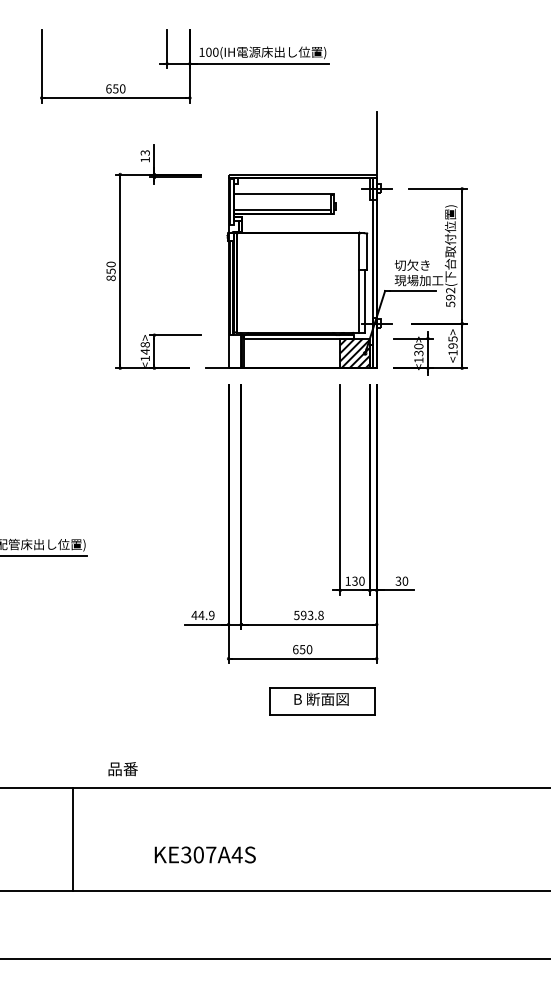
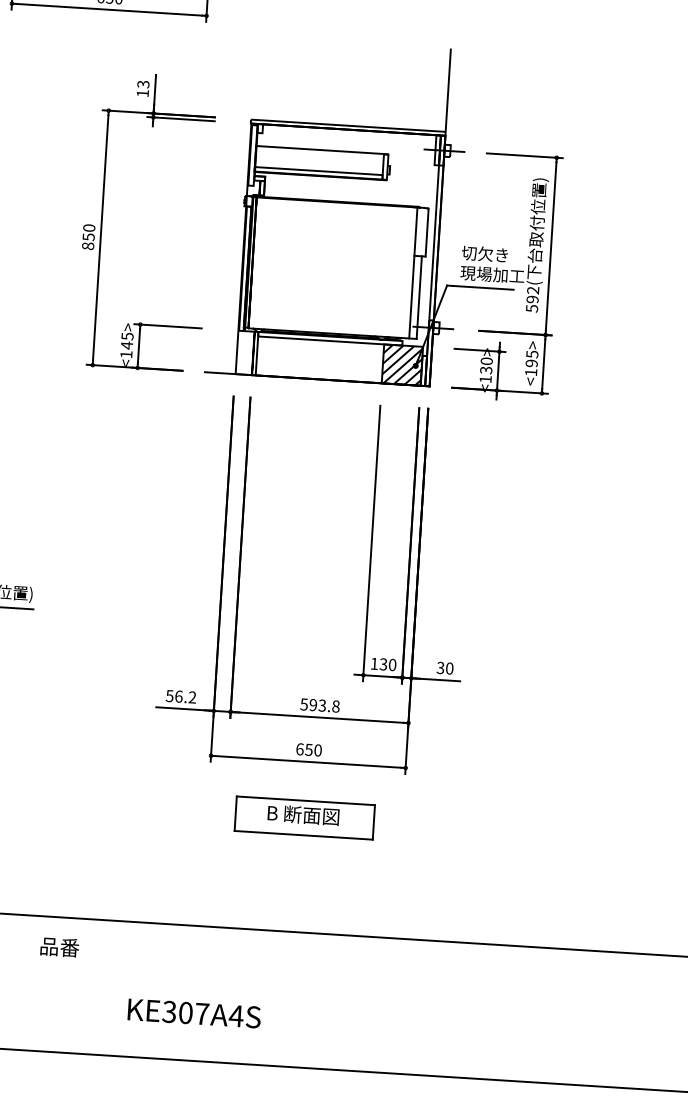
text: (144, 344) -> (126, 335), <148> -> <145>
text: (202, 615) -> (180, 696), 44.9 -> 56.2
part: (322, 701) -> (304, 818), moved
text: (122, 769) -> (59, 947), moved
text: (204, 854) -> (193, 1012), moved

